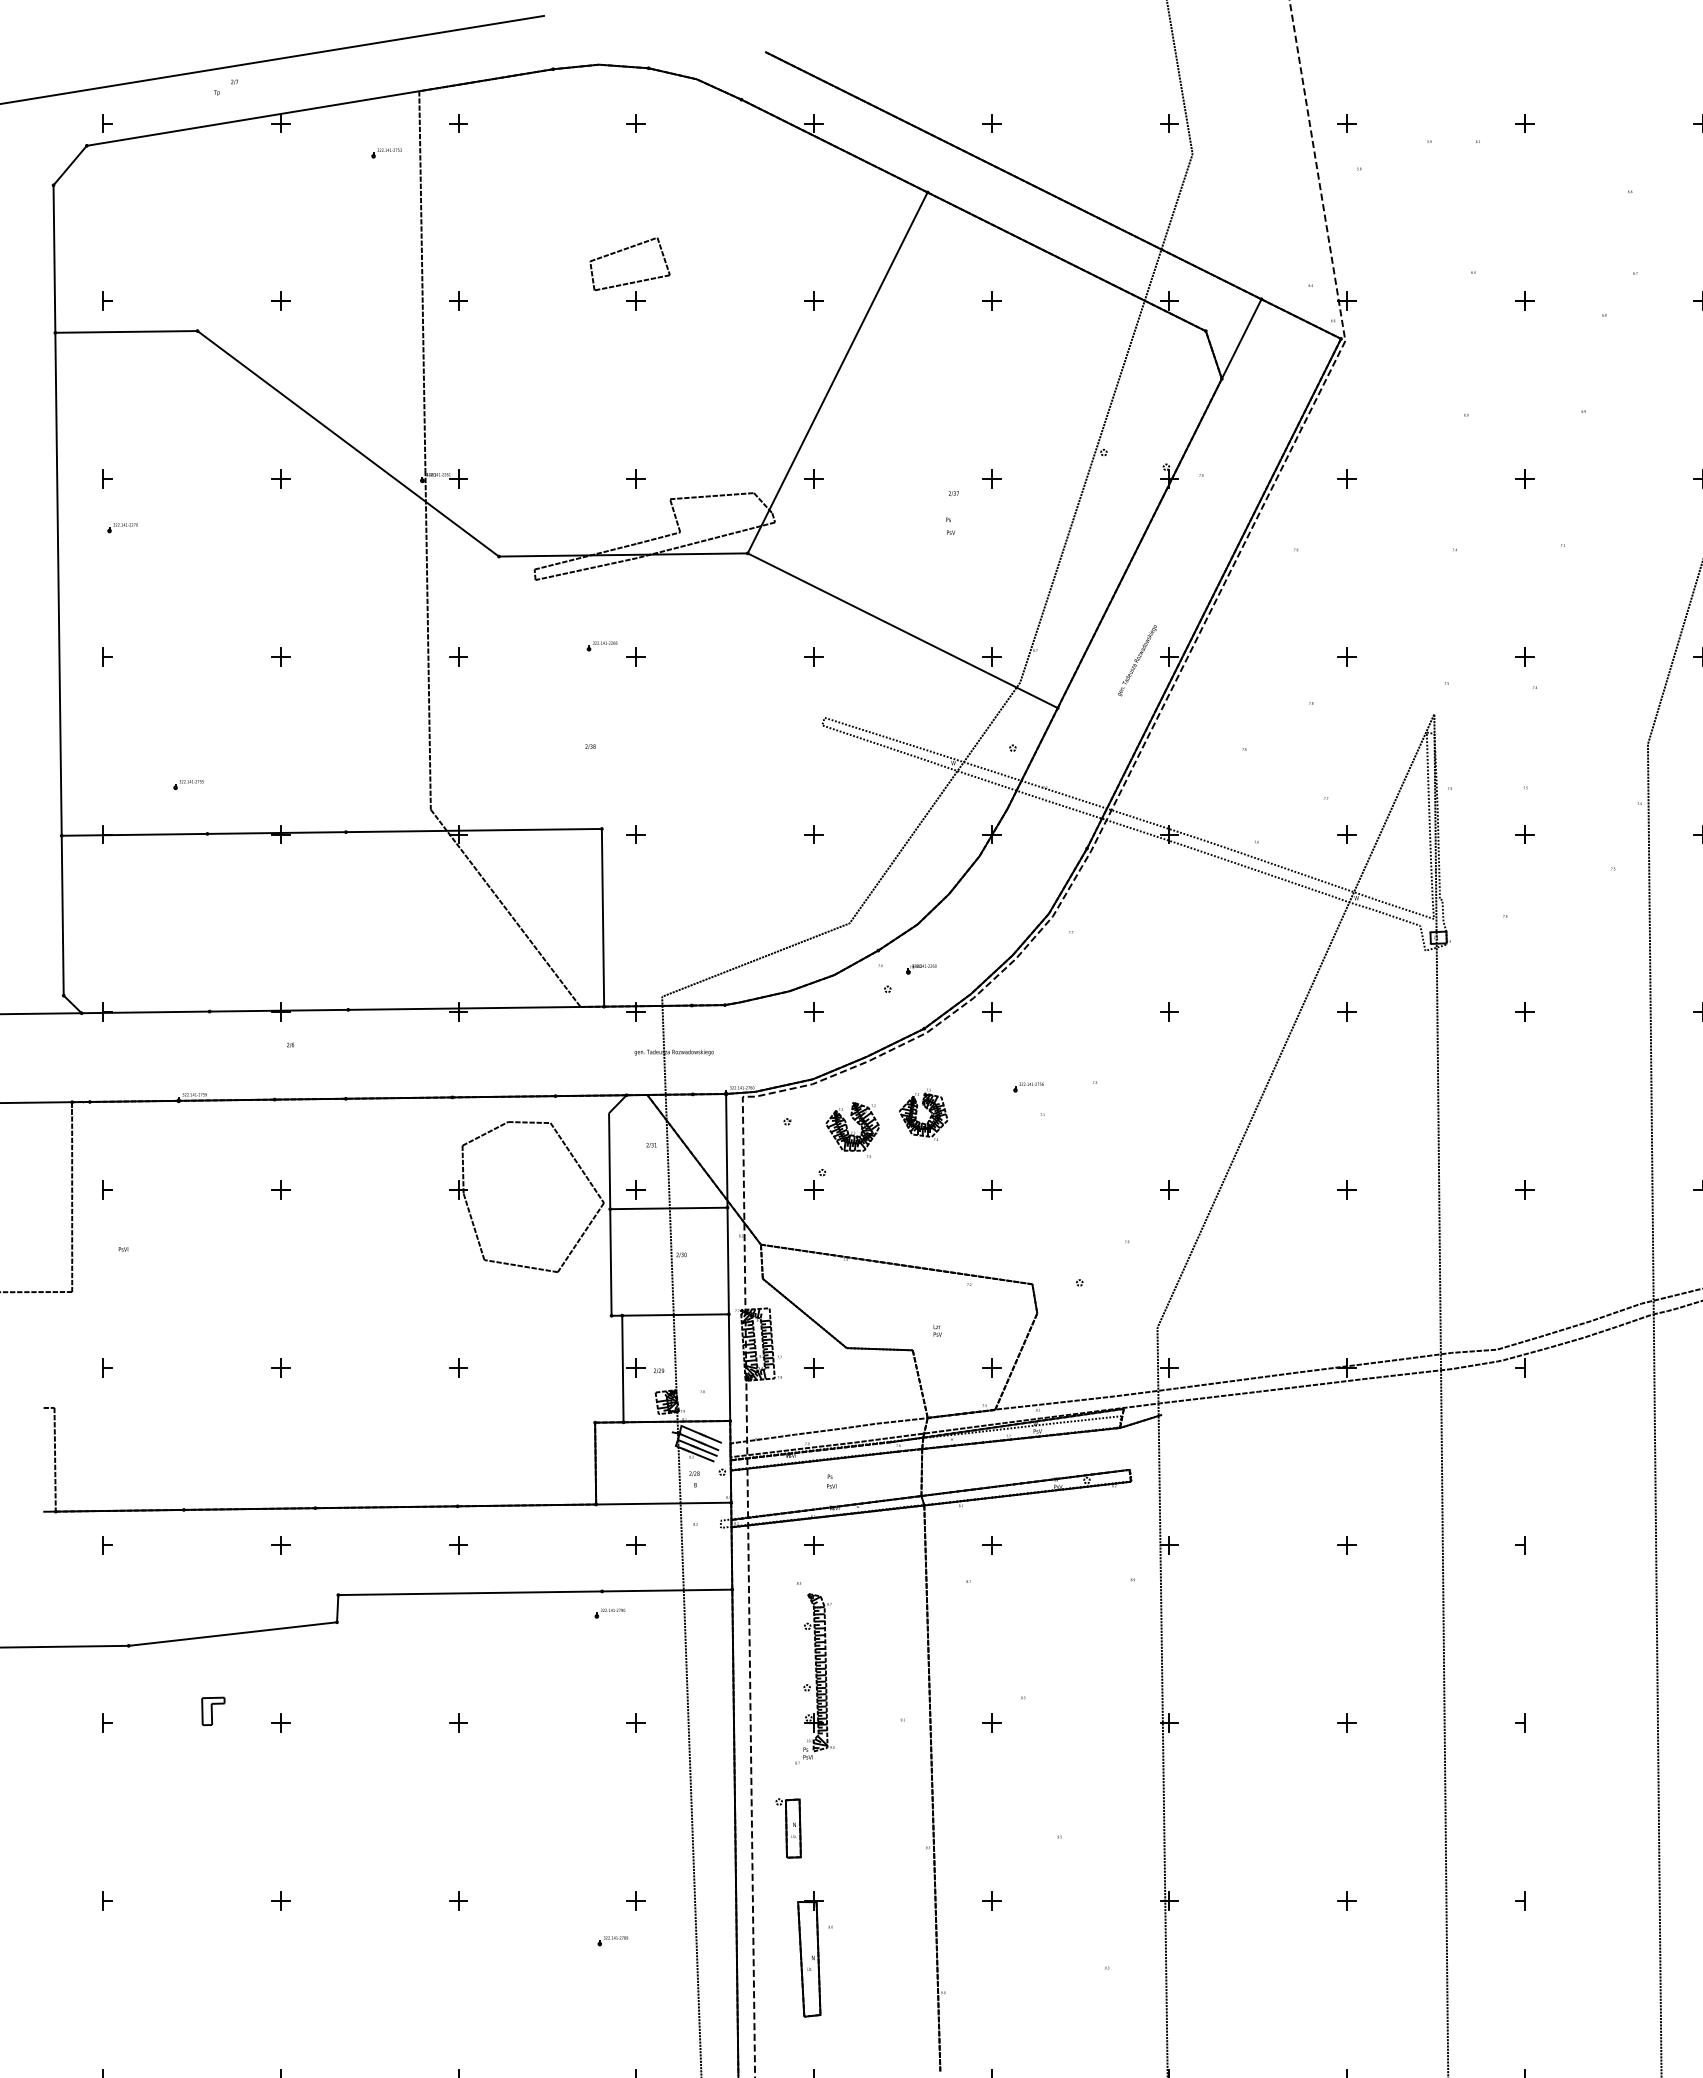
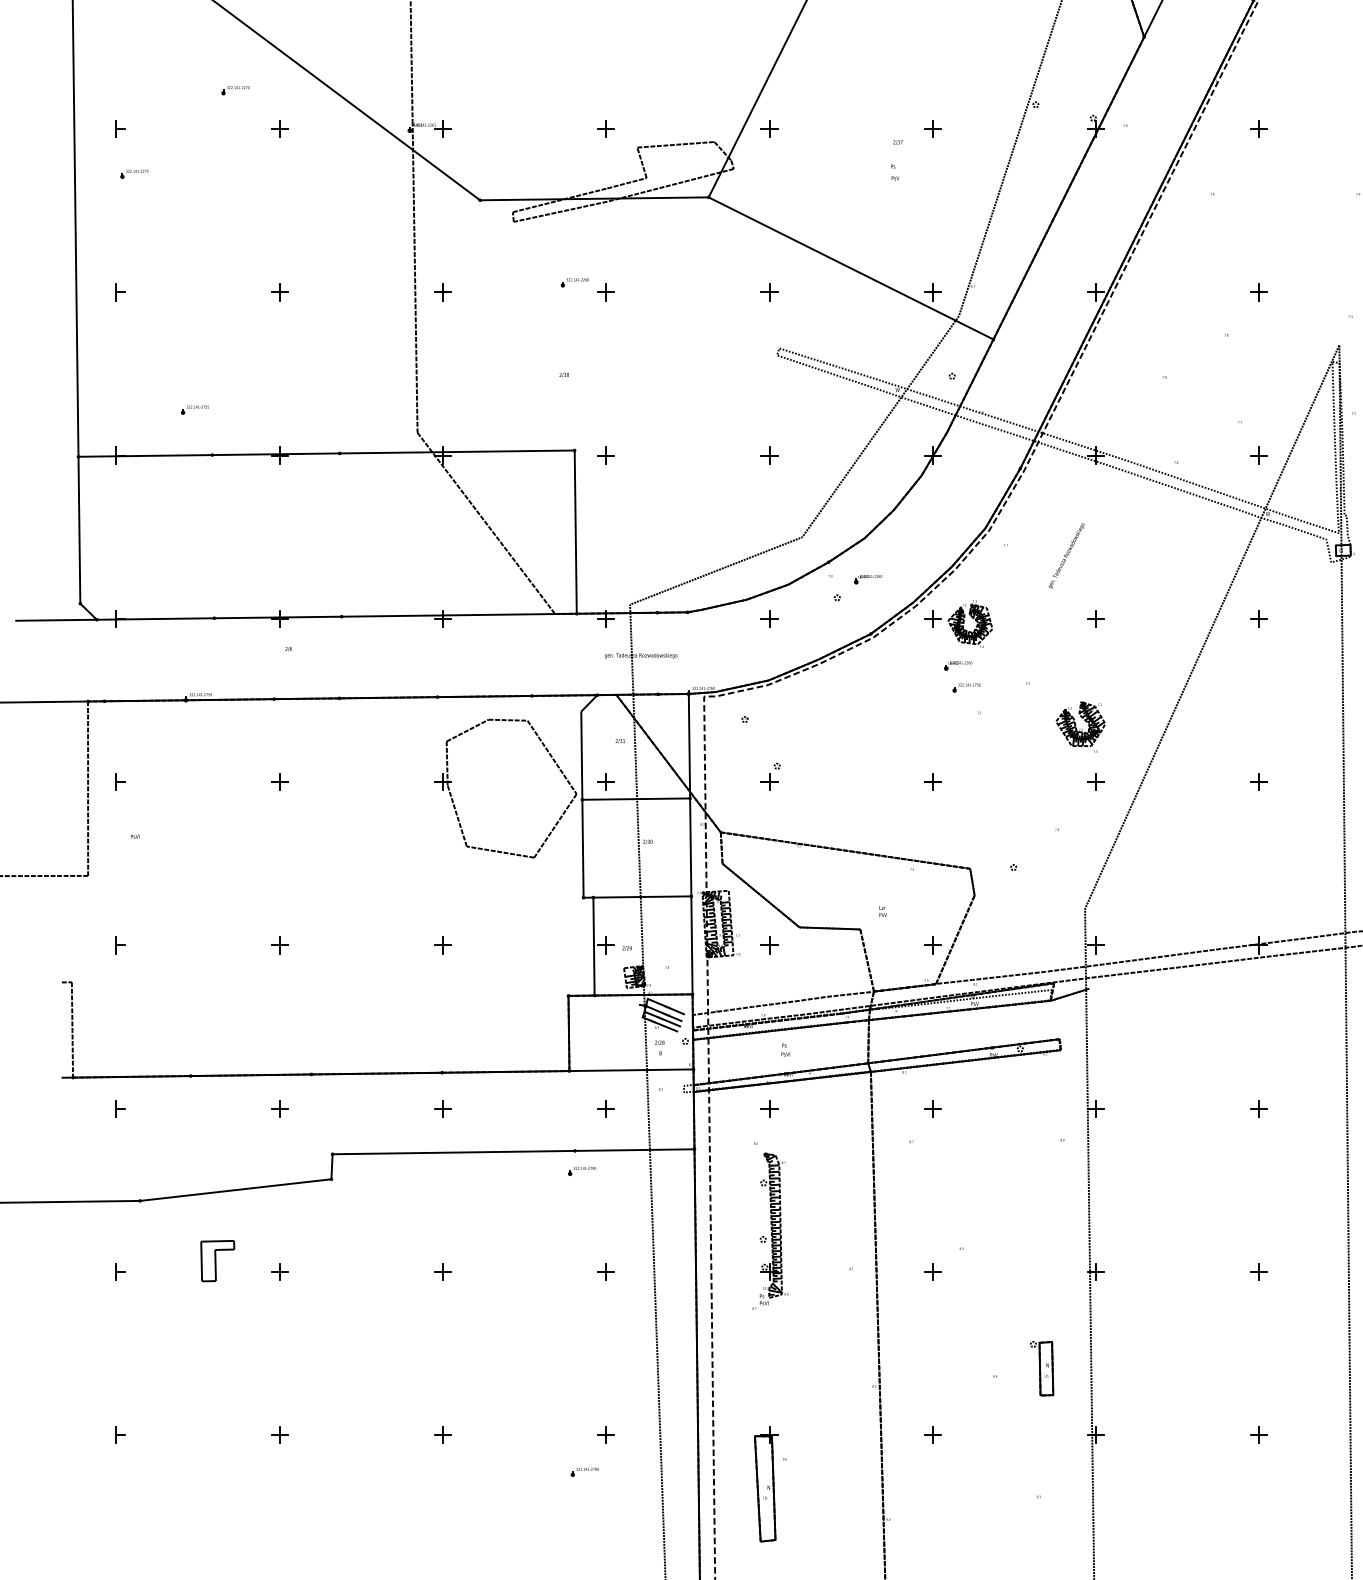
part: (232, 437) -> (235, 90), added
text: (1137, 660) -> (1066, 555), moved
part: (1019, 1063) -> (958, 665), added
part: (923, 1114) -> (970, 623), moved
part: (852, 1129) -> (1080, 726), moved
part: (213, 1711) -> (217, 1261), size x1.6
part: (788, 1828) -> (1041, 1368), moved

